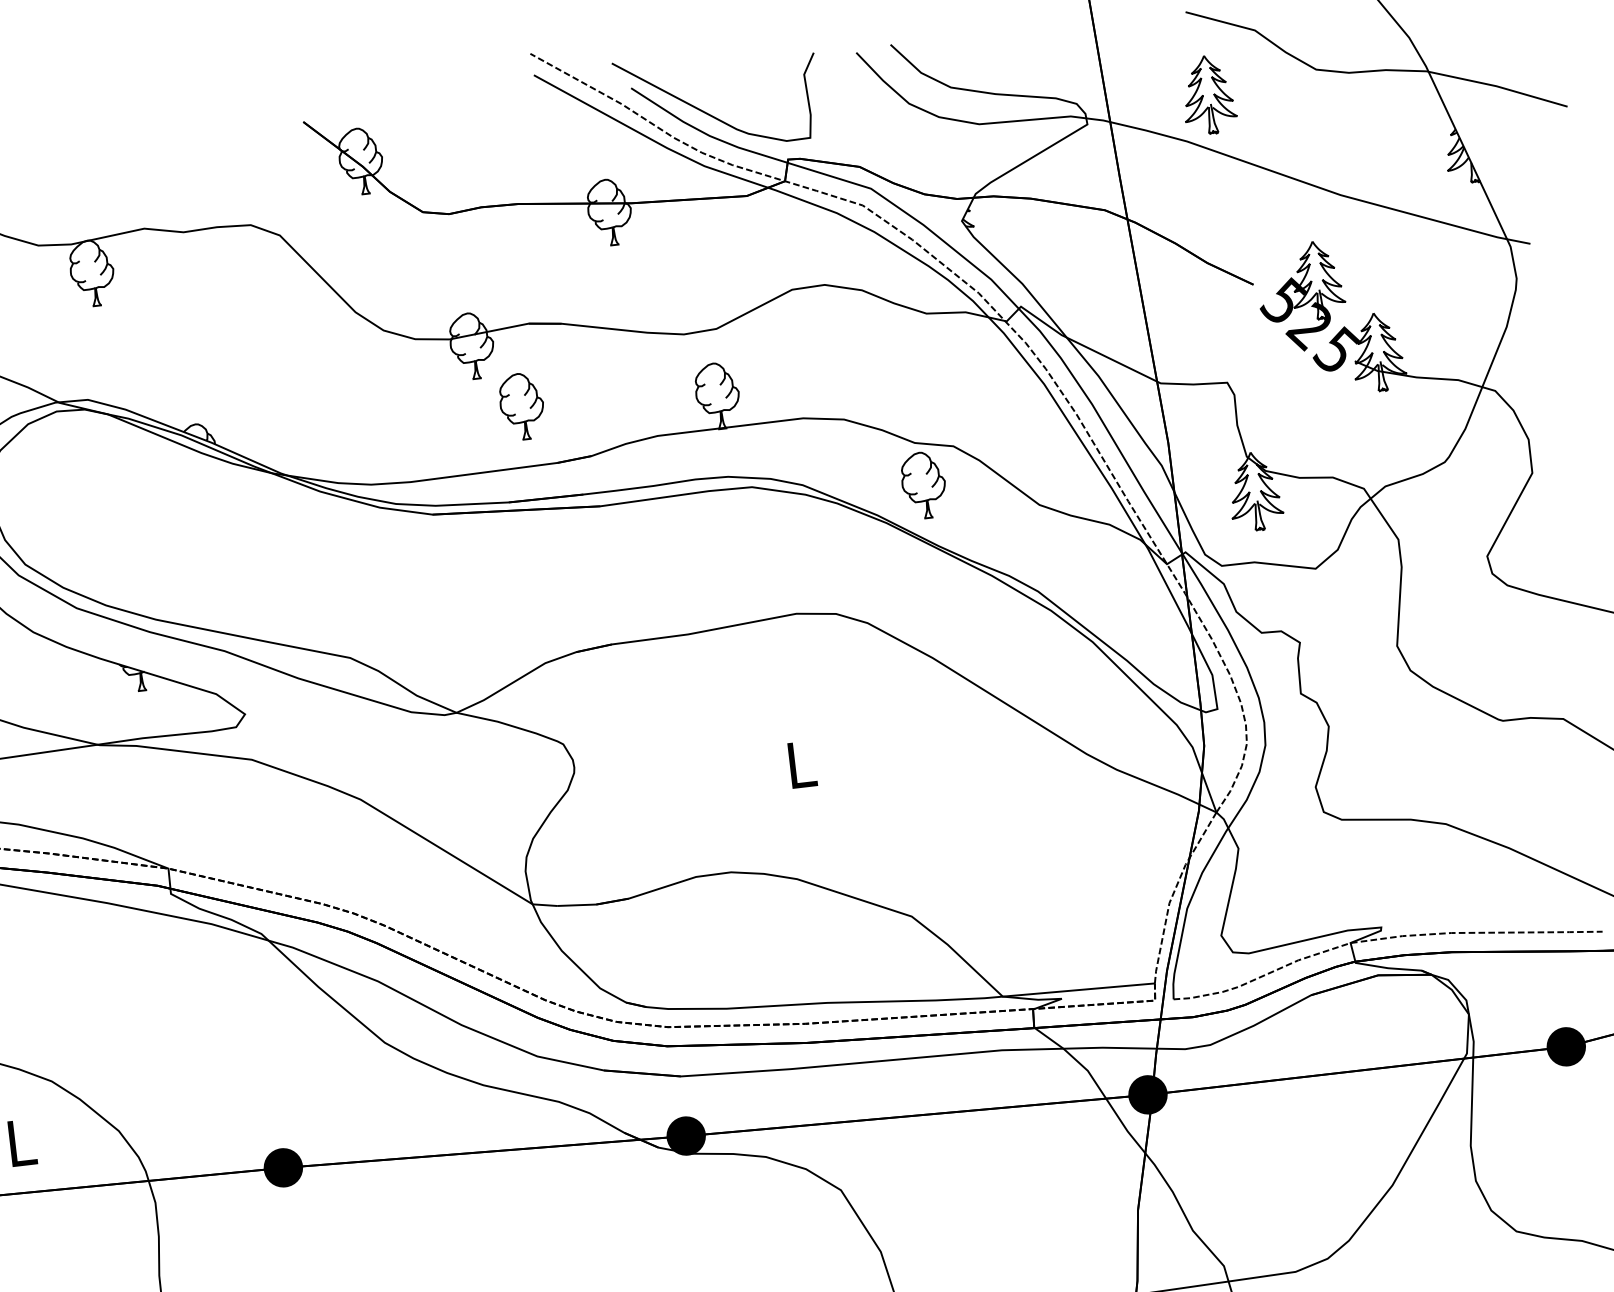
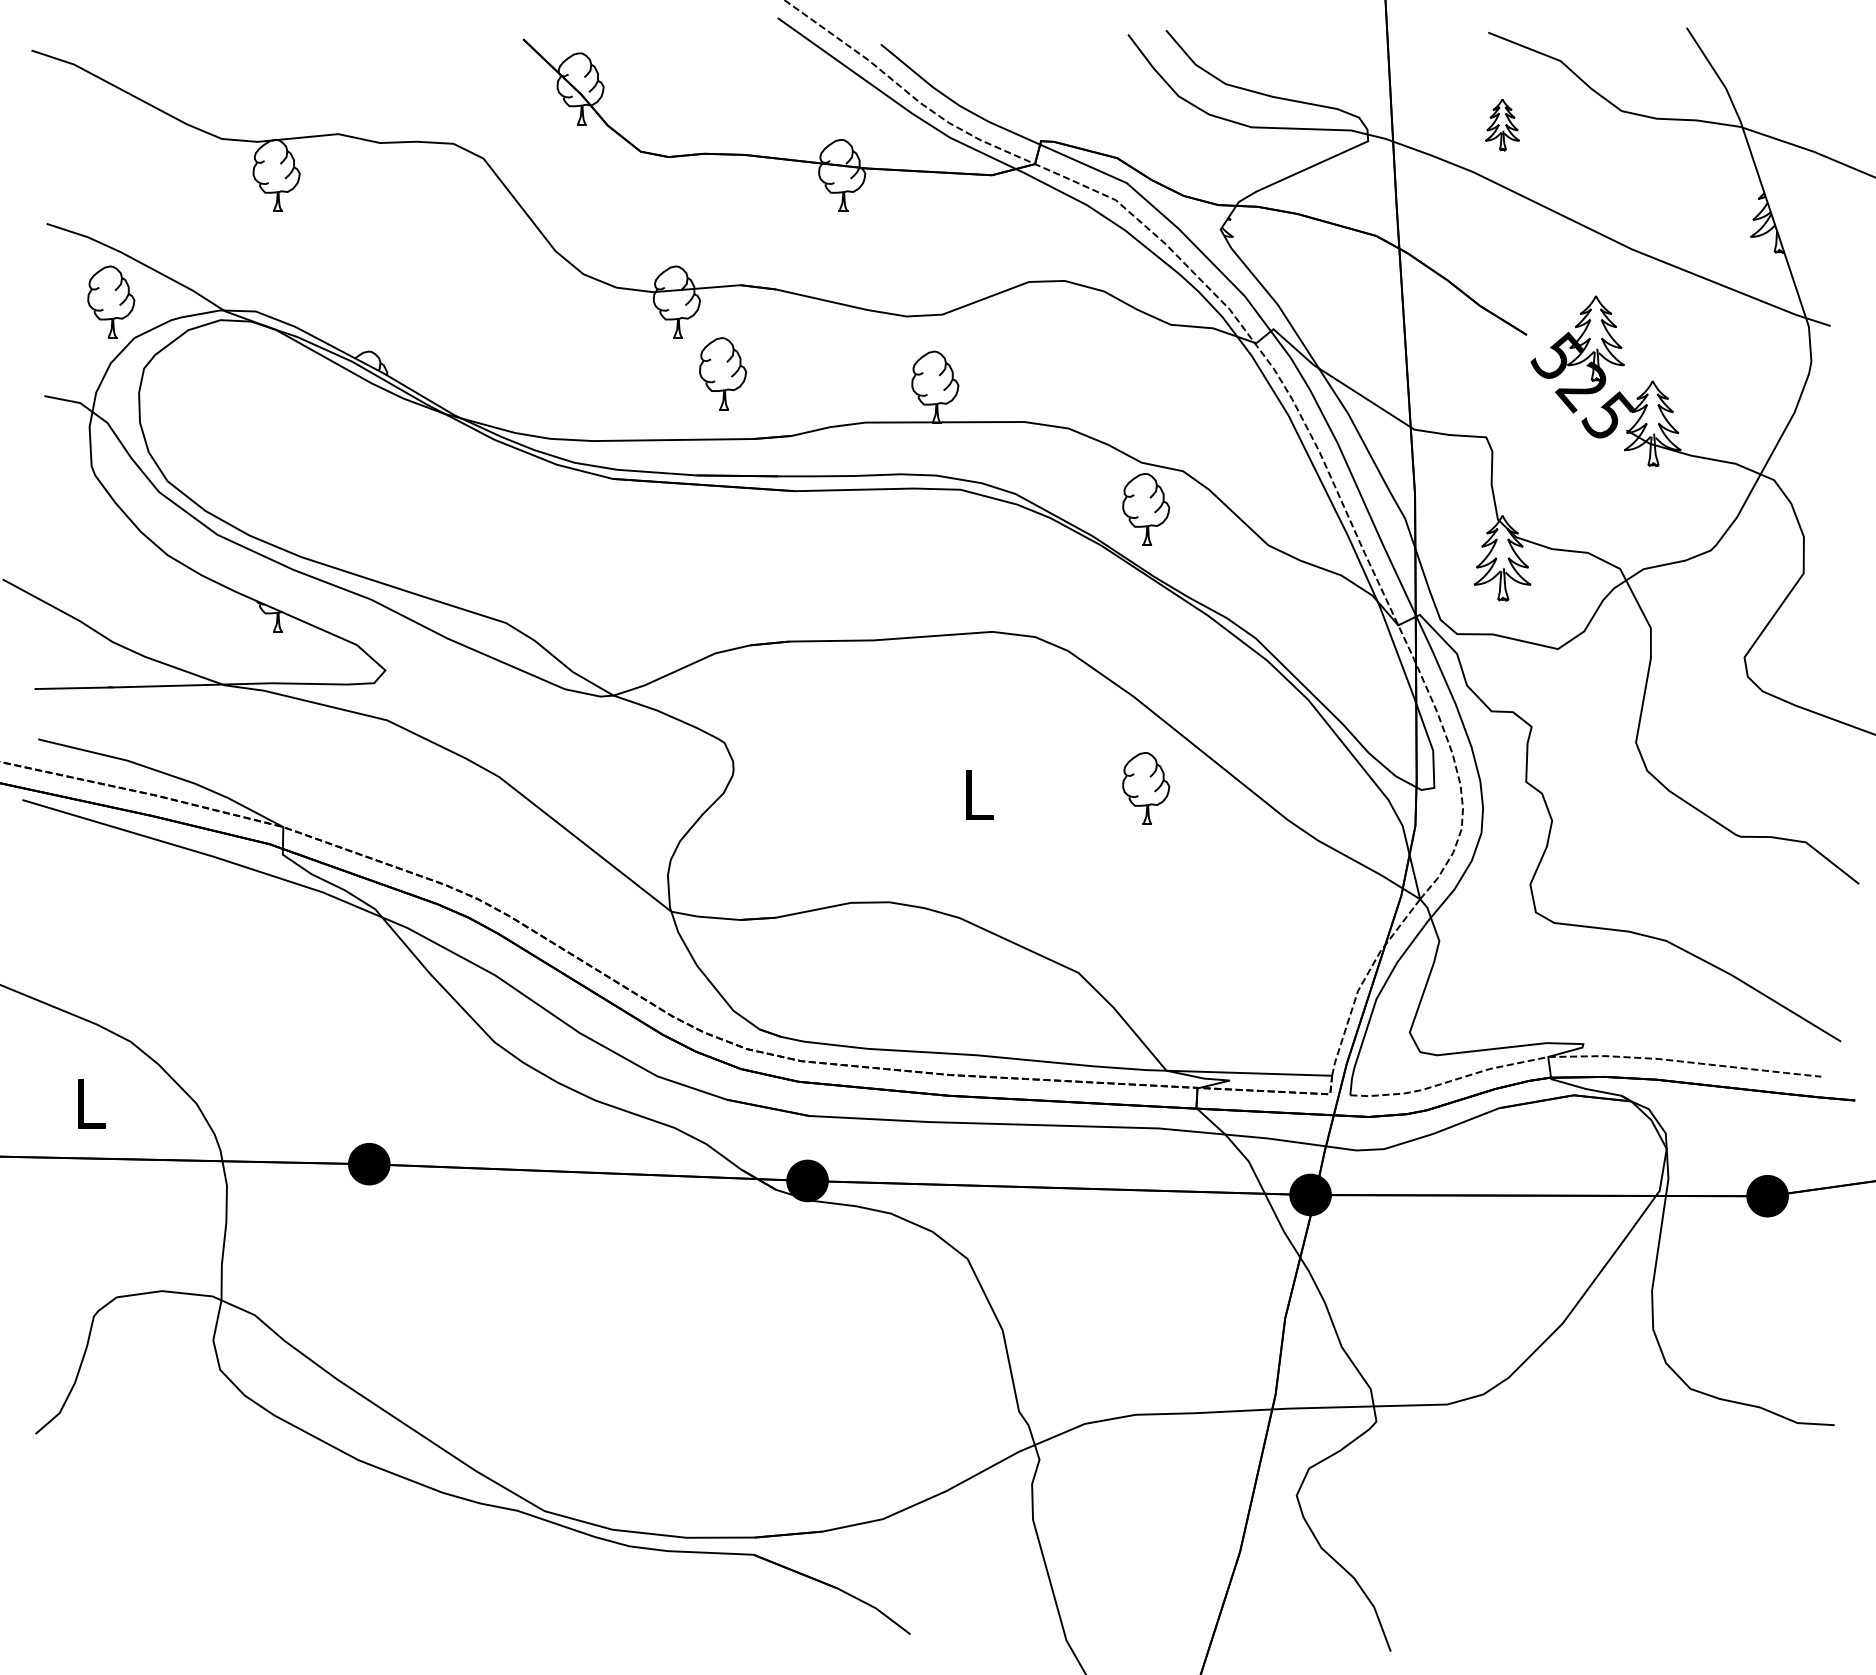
part: (1208, 94) -> (1502, 124), size x0.6
curve: (708, 113) -> (961, 81), removed
part: (954, 740) -> (1146, 788), added

